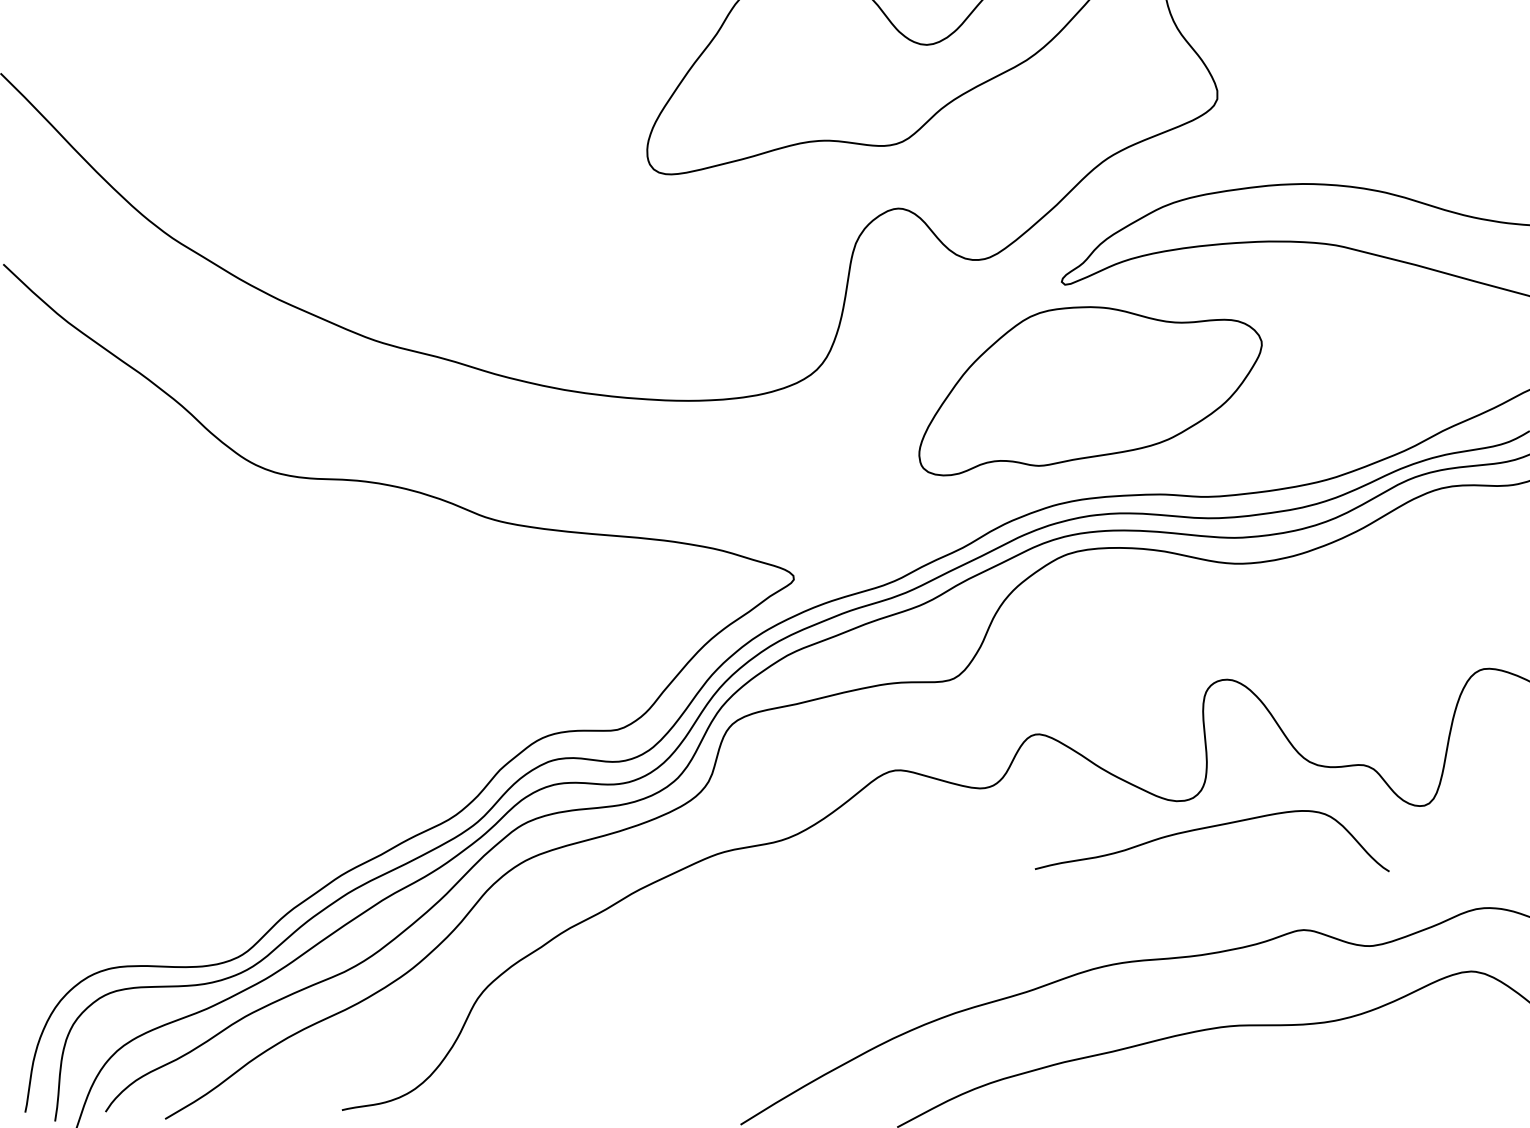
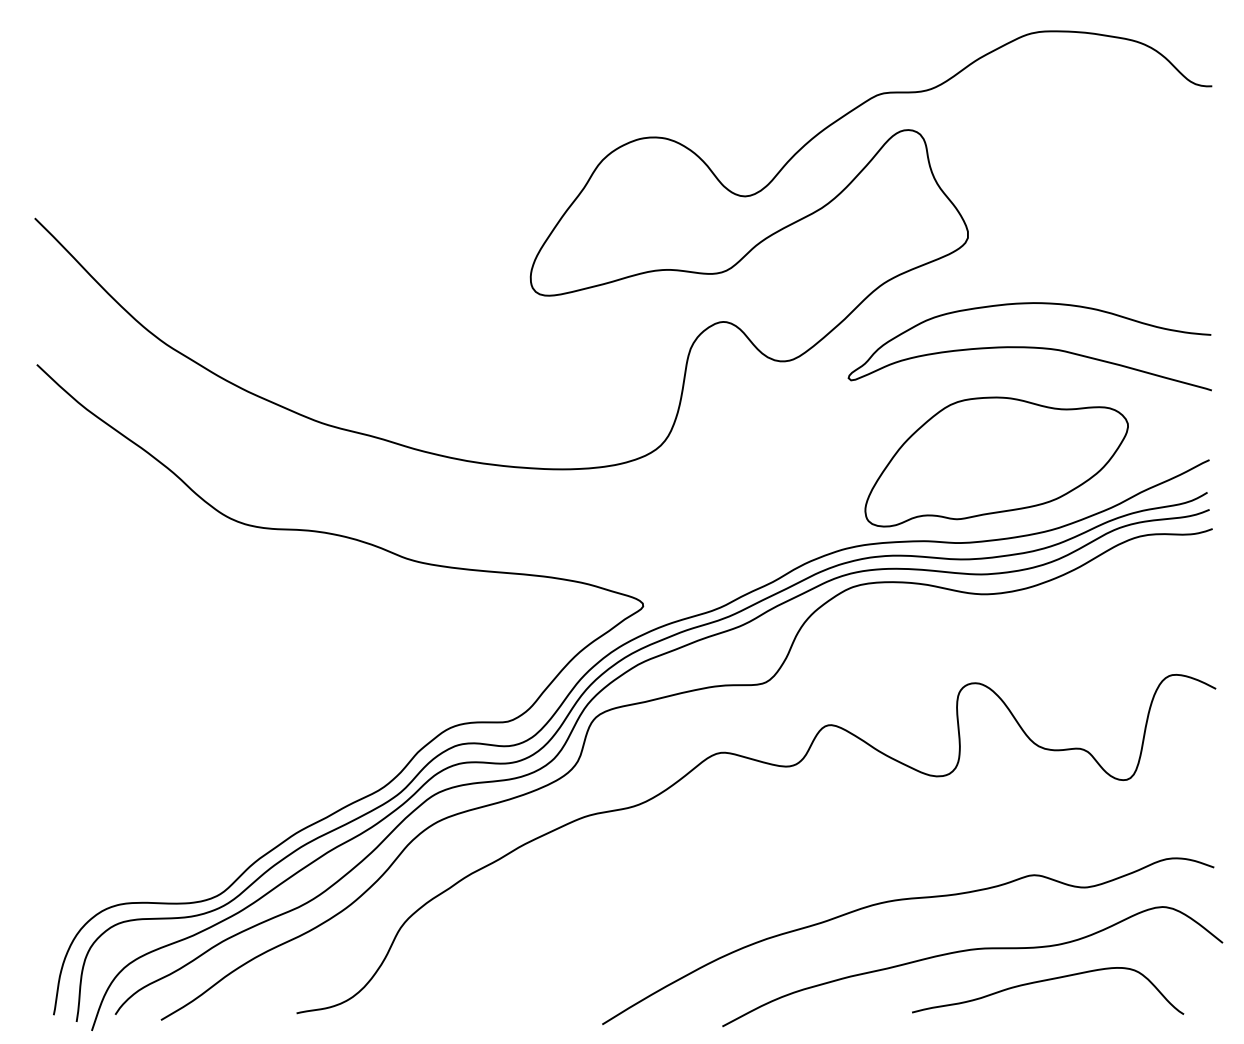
part: (1090, 390) -> (996, 461), moved
curve: (1208, 828) -> (1045, 981), moved

